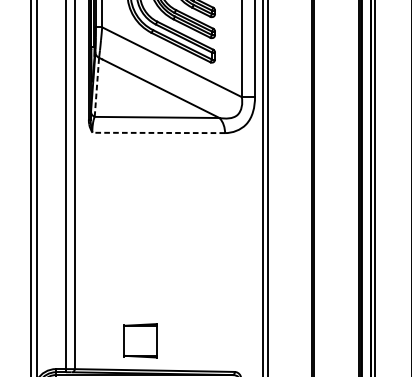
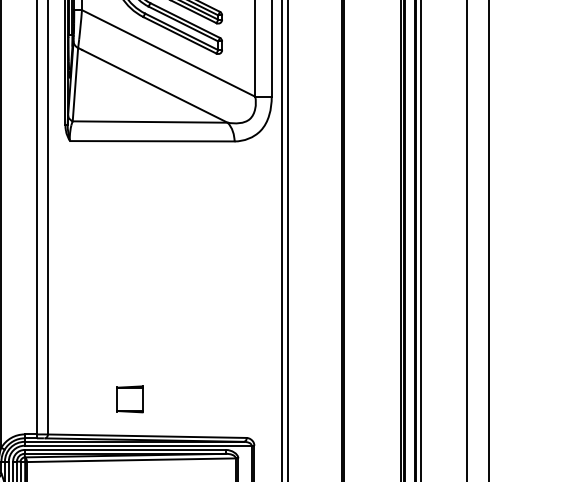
line: (96, 87) -> (75, 84), dashed -> solid
line: (158, 133) -> (151, 141), dashed -> solid
part: (140, 340) -> (129, 399), size x0.62

